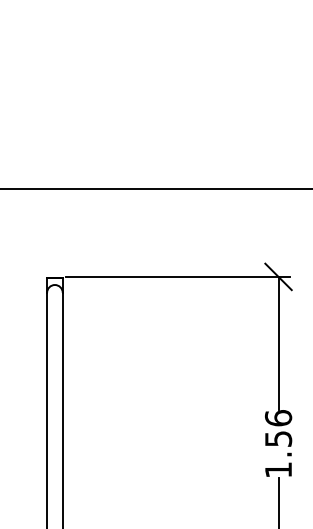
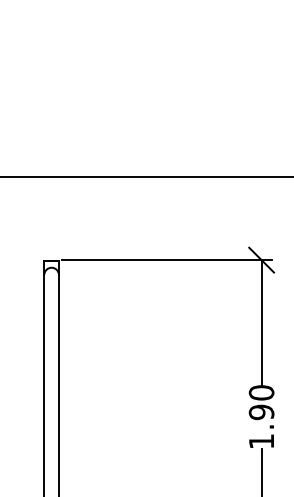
text: (278, 428) -> (261, 402), 1.56 -> 1.90

